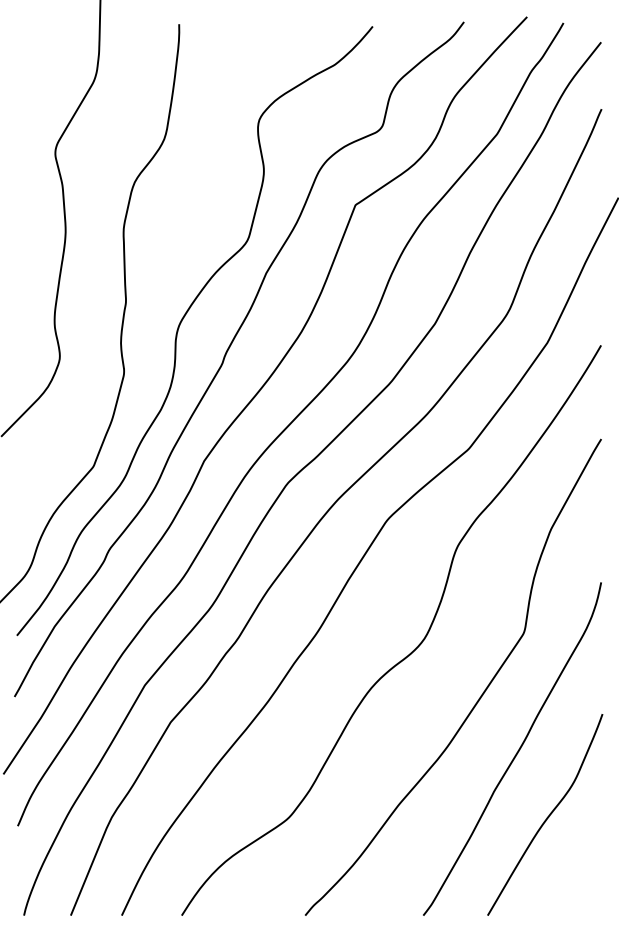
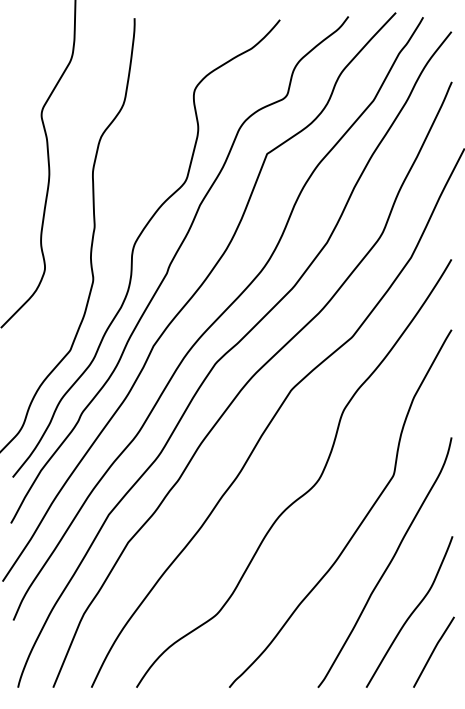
curve: (577, 867) -> (433, 651), added

